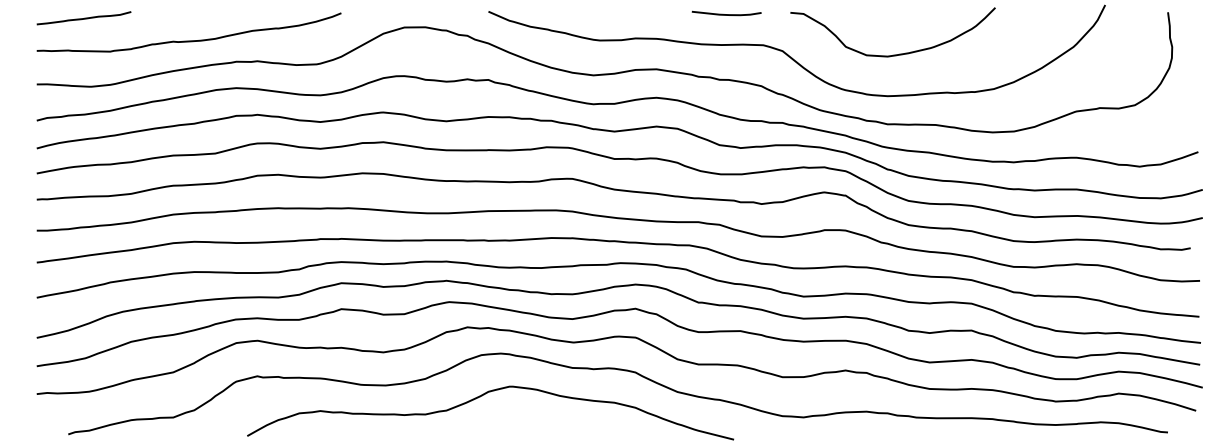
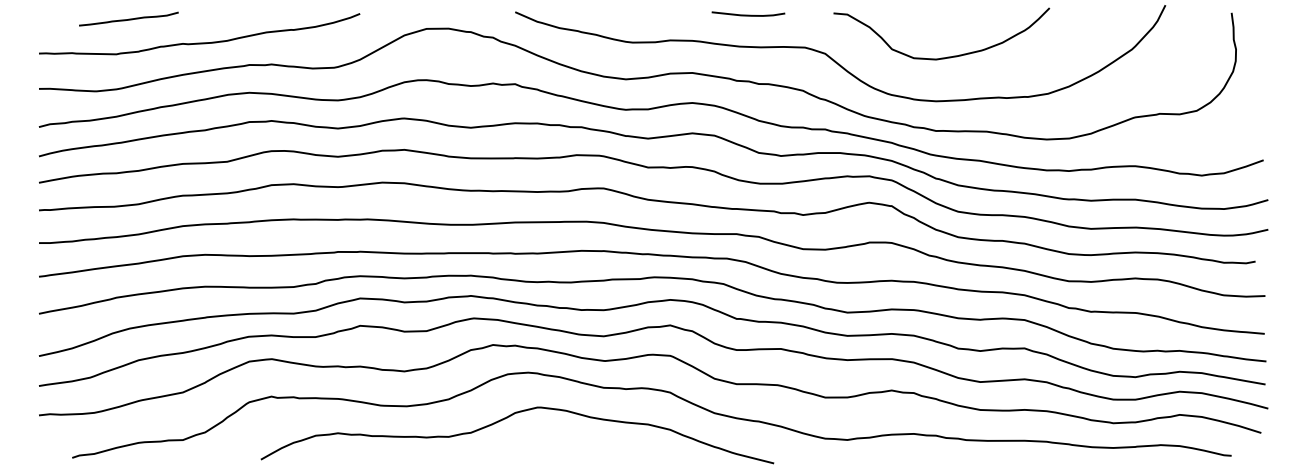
curve: (726, 14) -> (748, 15), moved
curve: (83, 18) -> (128, 19), moved

